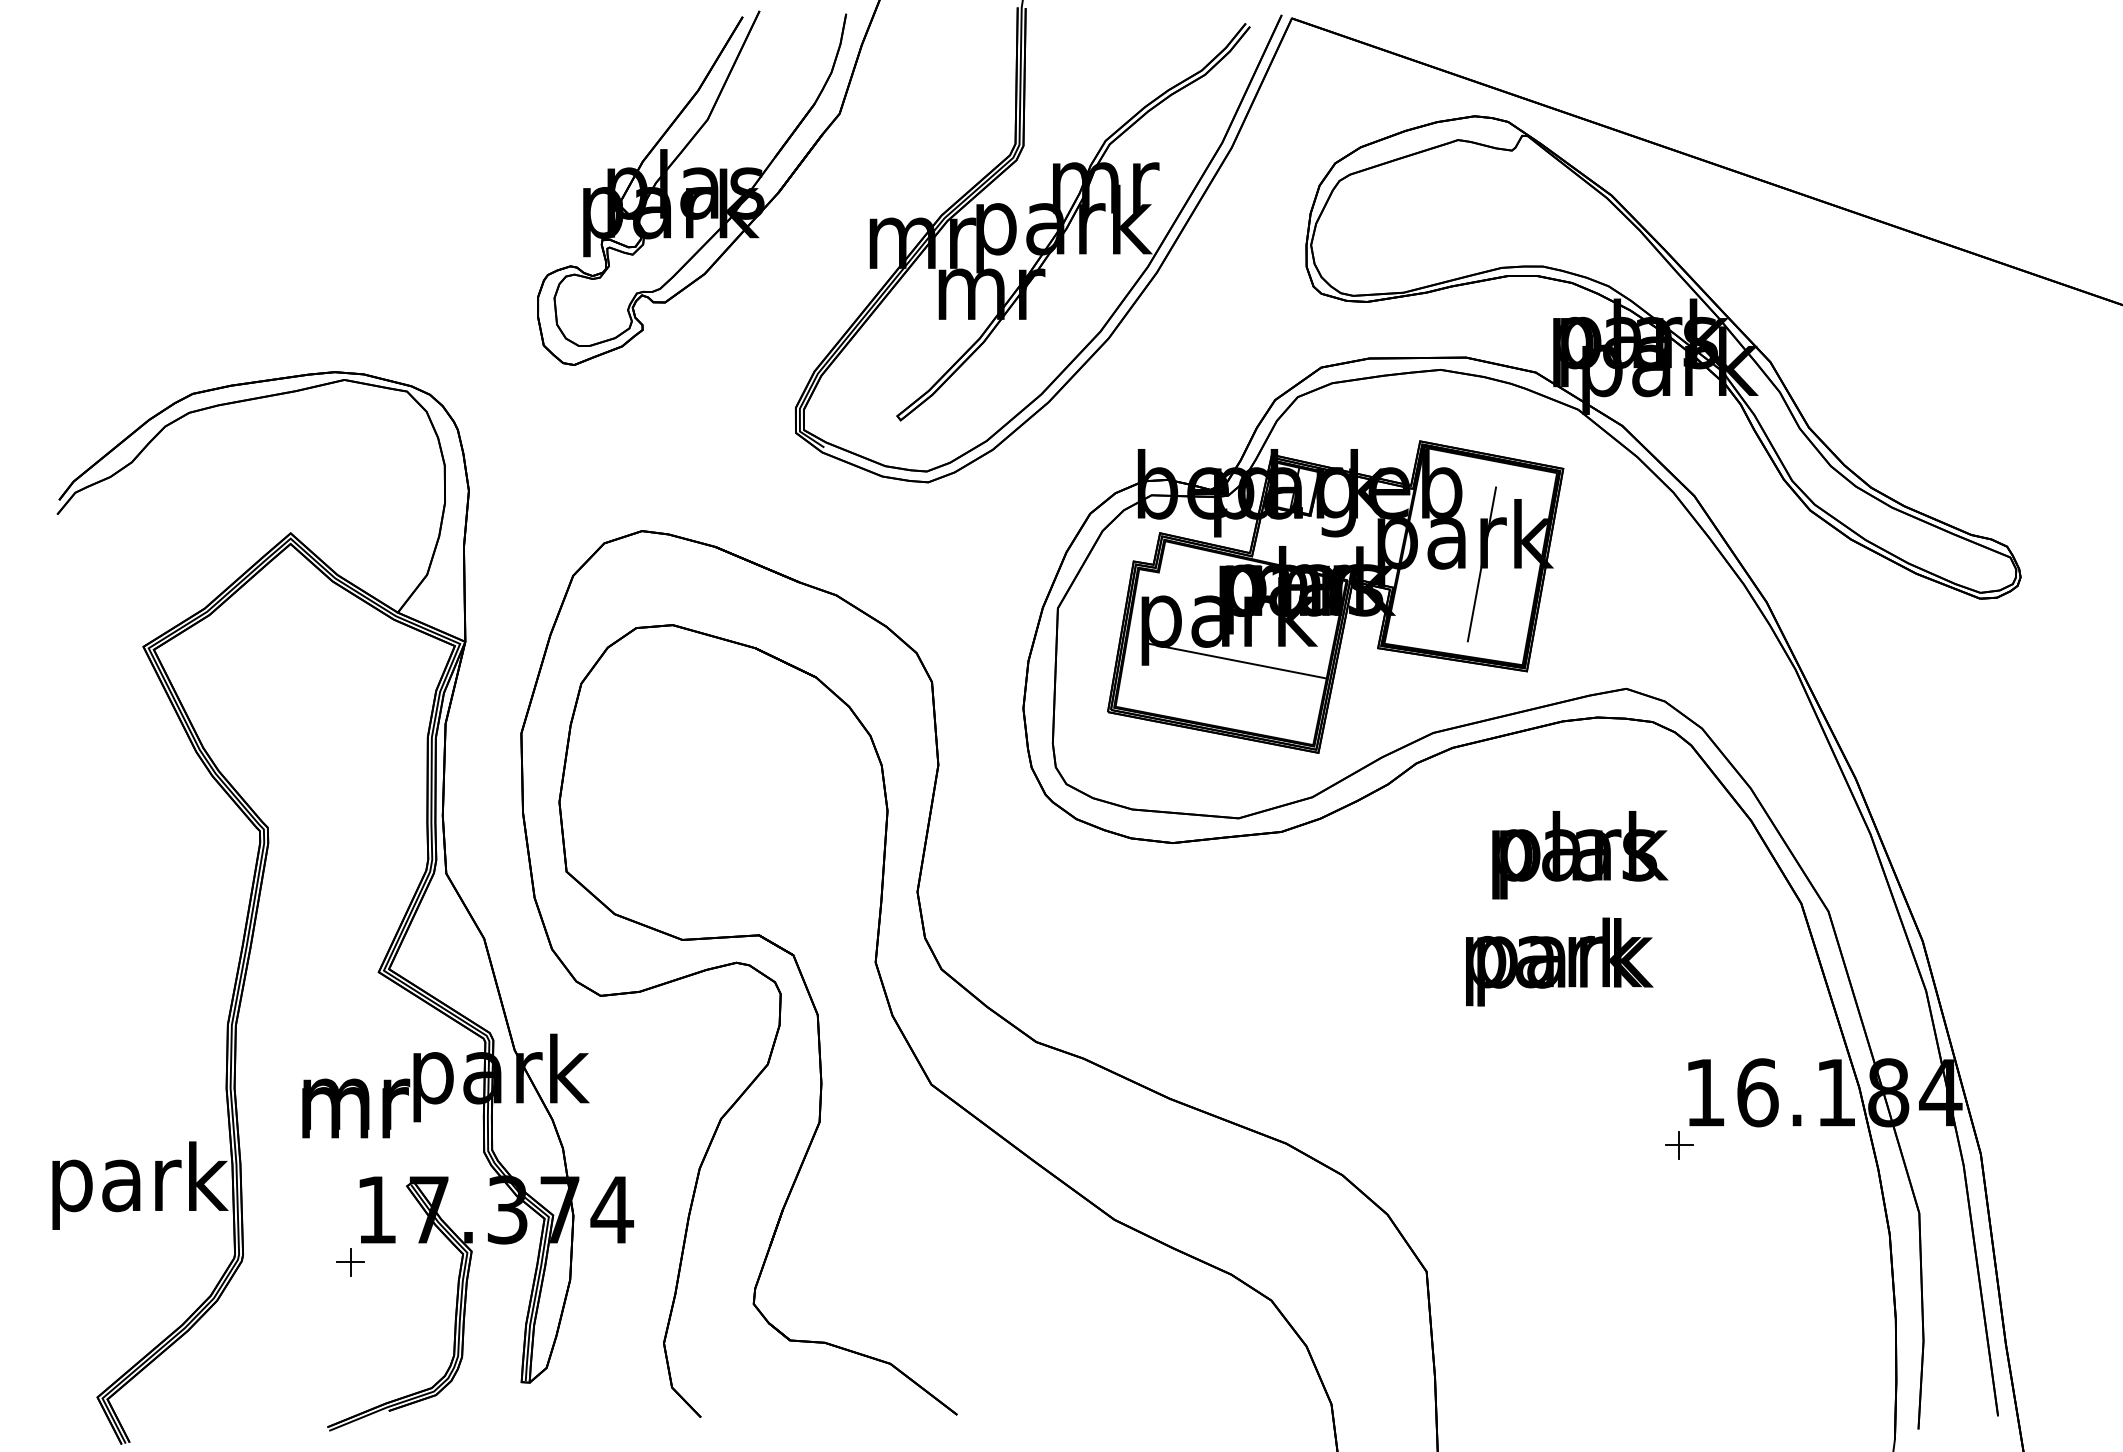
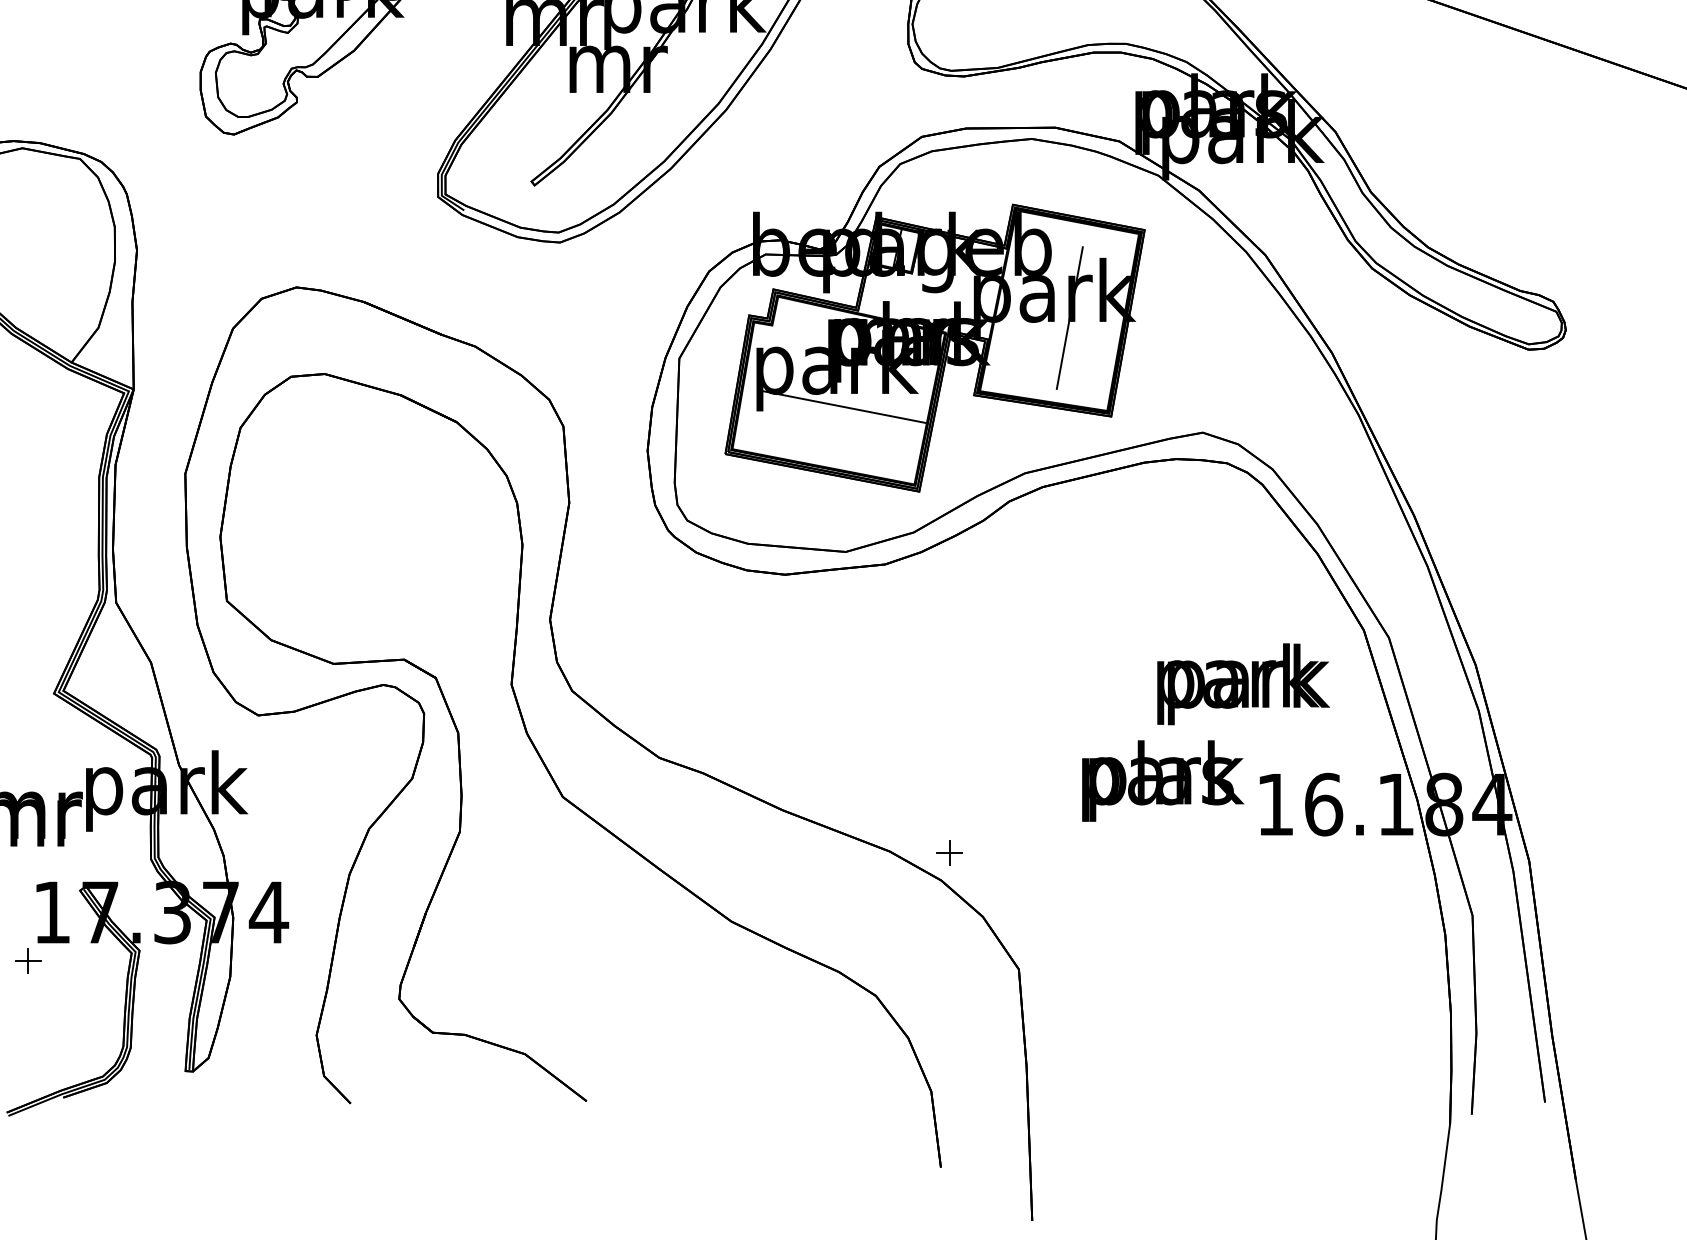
text: (1580, 855) -> (1163, 781), moved
text: (1559, 961) -> (1243, 683), moved
part: (1679, 1145) -> (949, 853), moved

